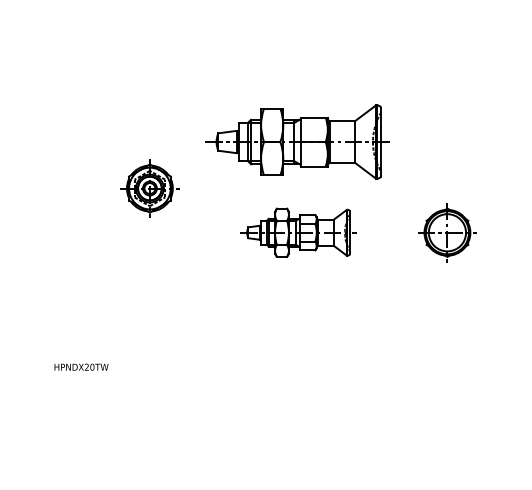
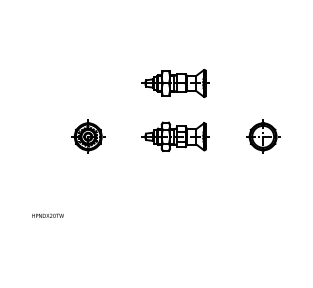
part: (298, 142) -> (175, 83), size x0.62
part: (150, 188) -> (88, 136), moved

